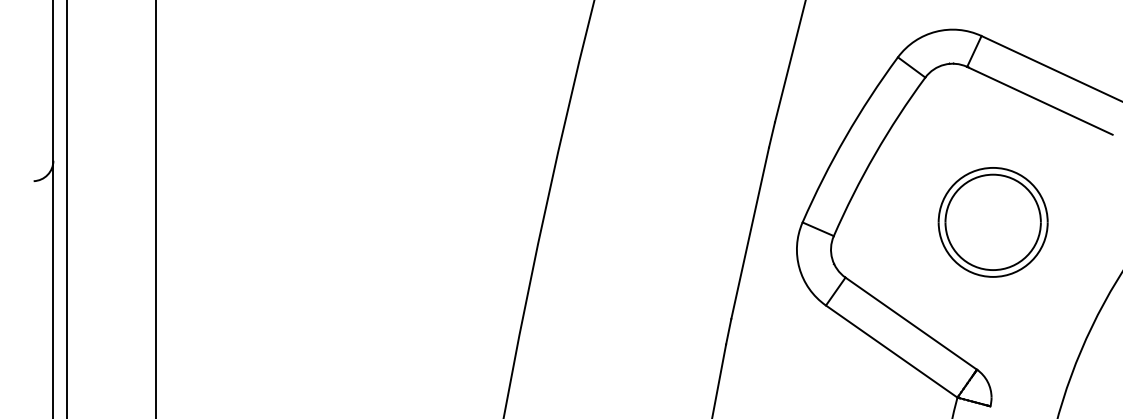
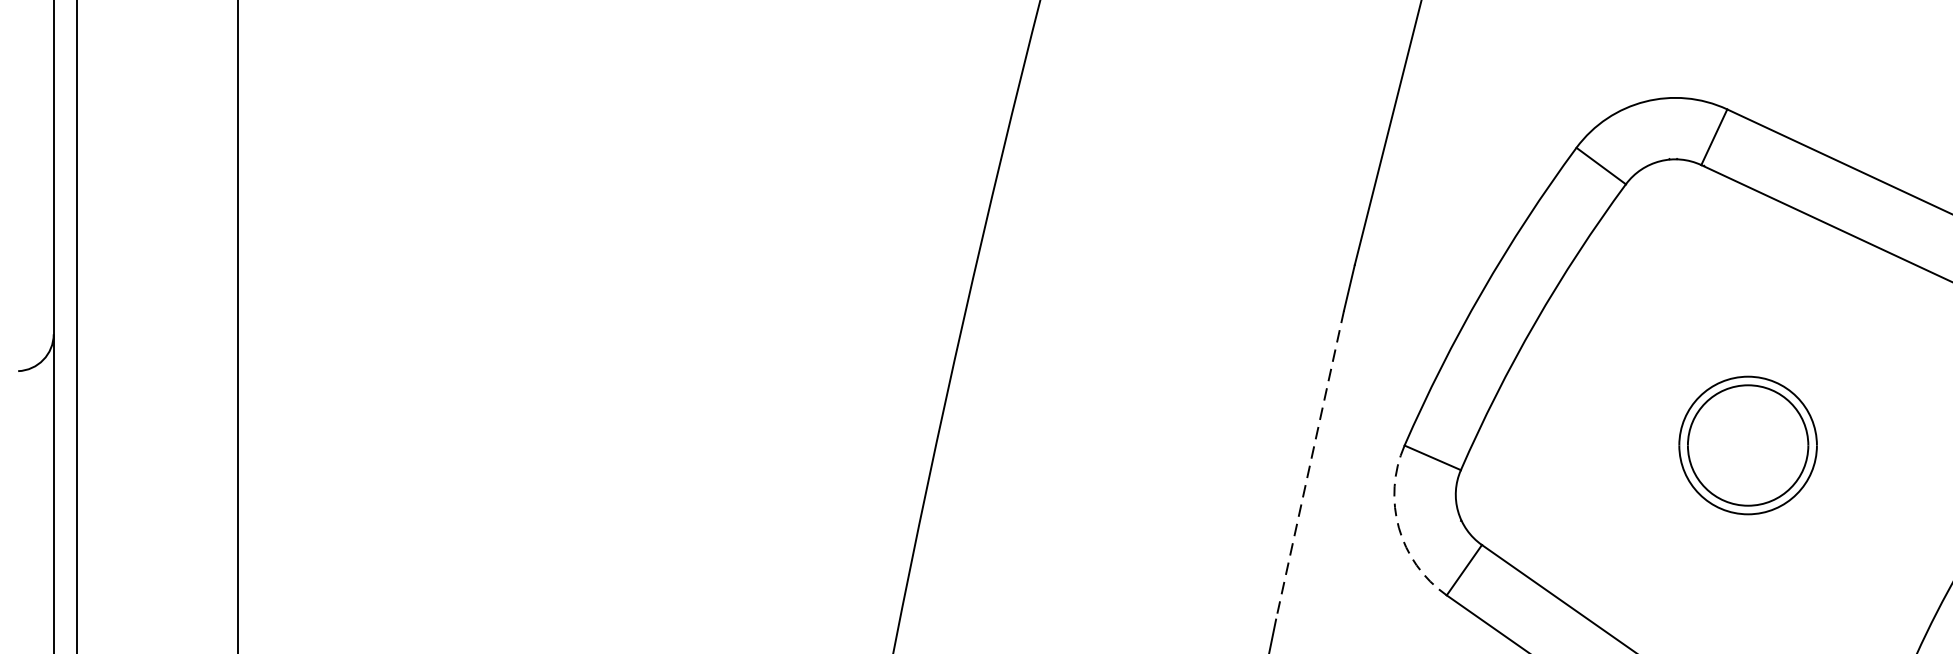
part: (992, 222) -> (1746, 445), size x0.7
line: (750, 233) -> (1310, 465), solid -> dashed
arc: (799, 268) -> (1398, 528), solid -> dashed

